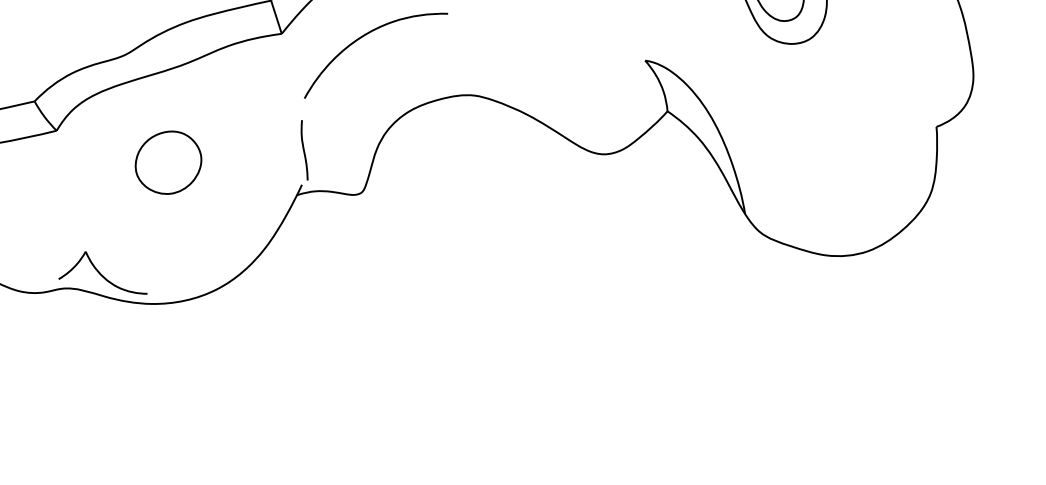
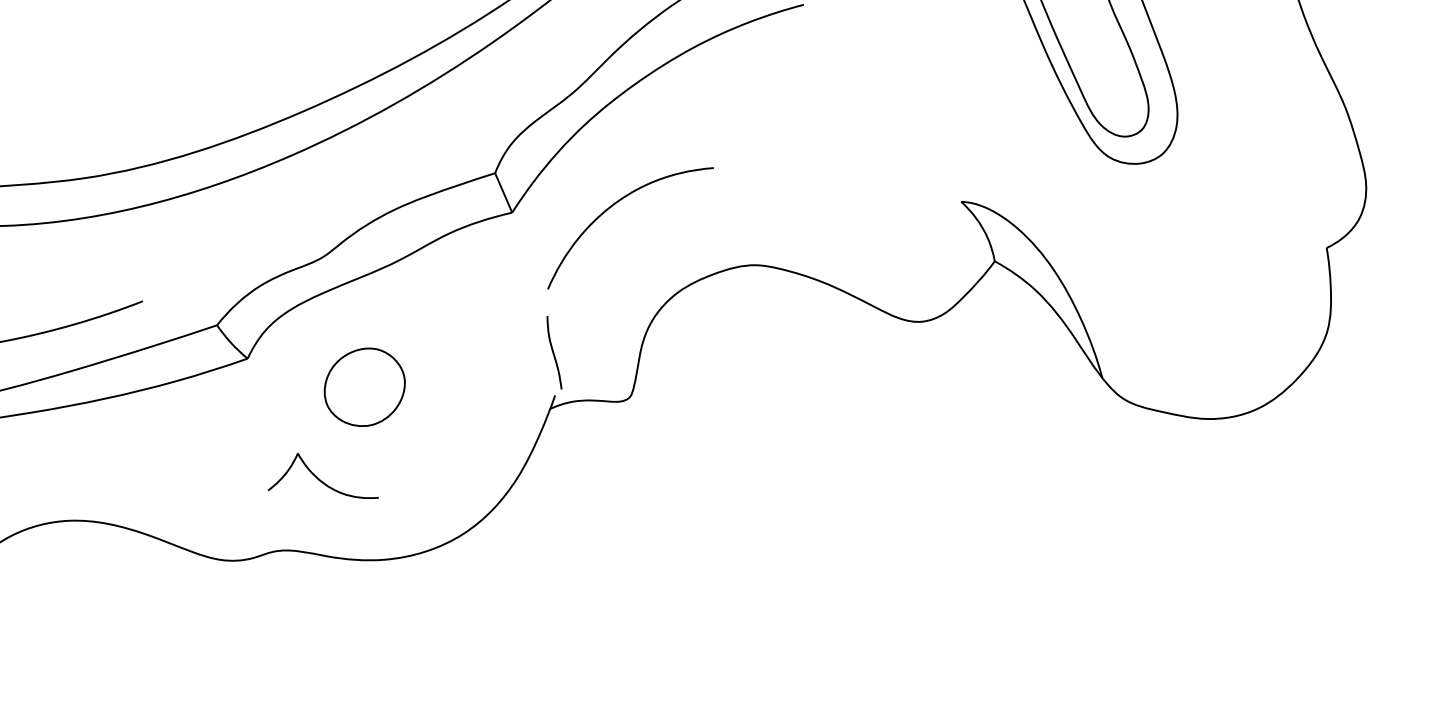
part: (168, 161) -> (364, 386), moved
part: (103, 271) -> (322, 475), moved

